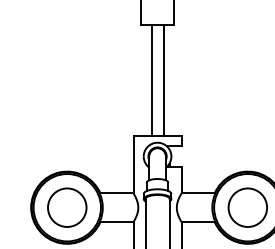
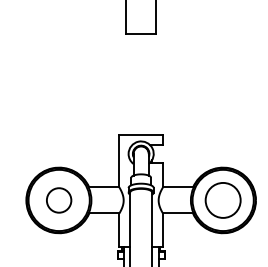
line: (151, 80) -> (135, 84), removed
line: (163, 80) -> (146, 84), removed
circle: (66, 207) -> (58, 200), size x0.7

